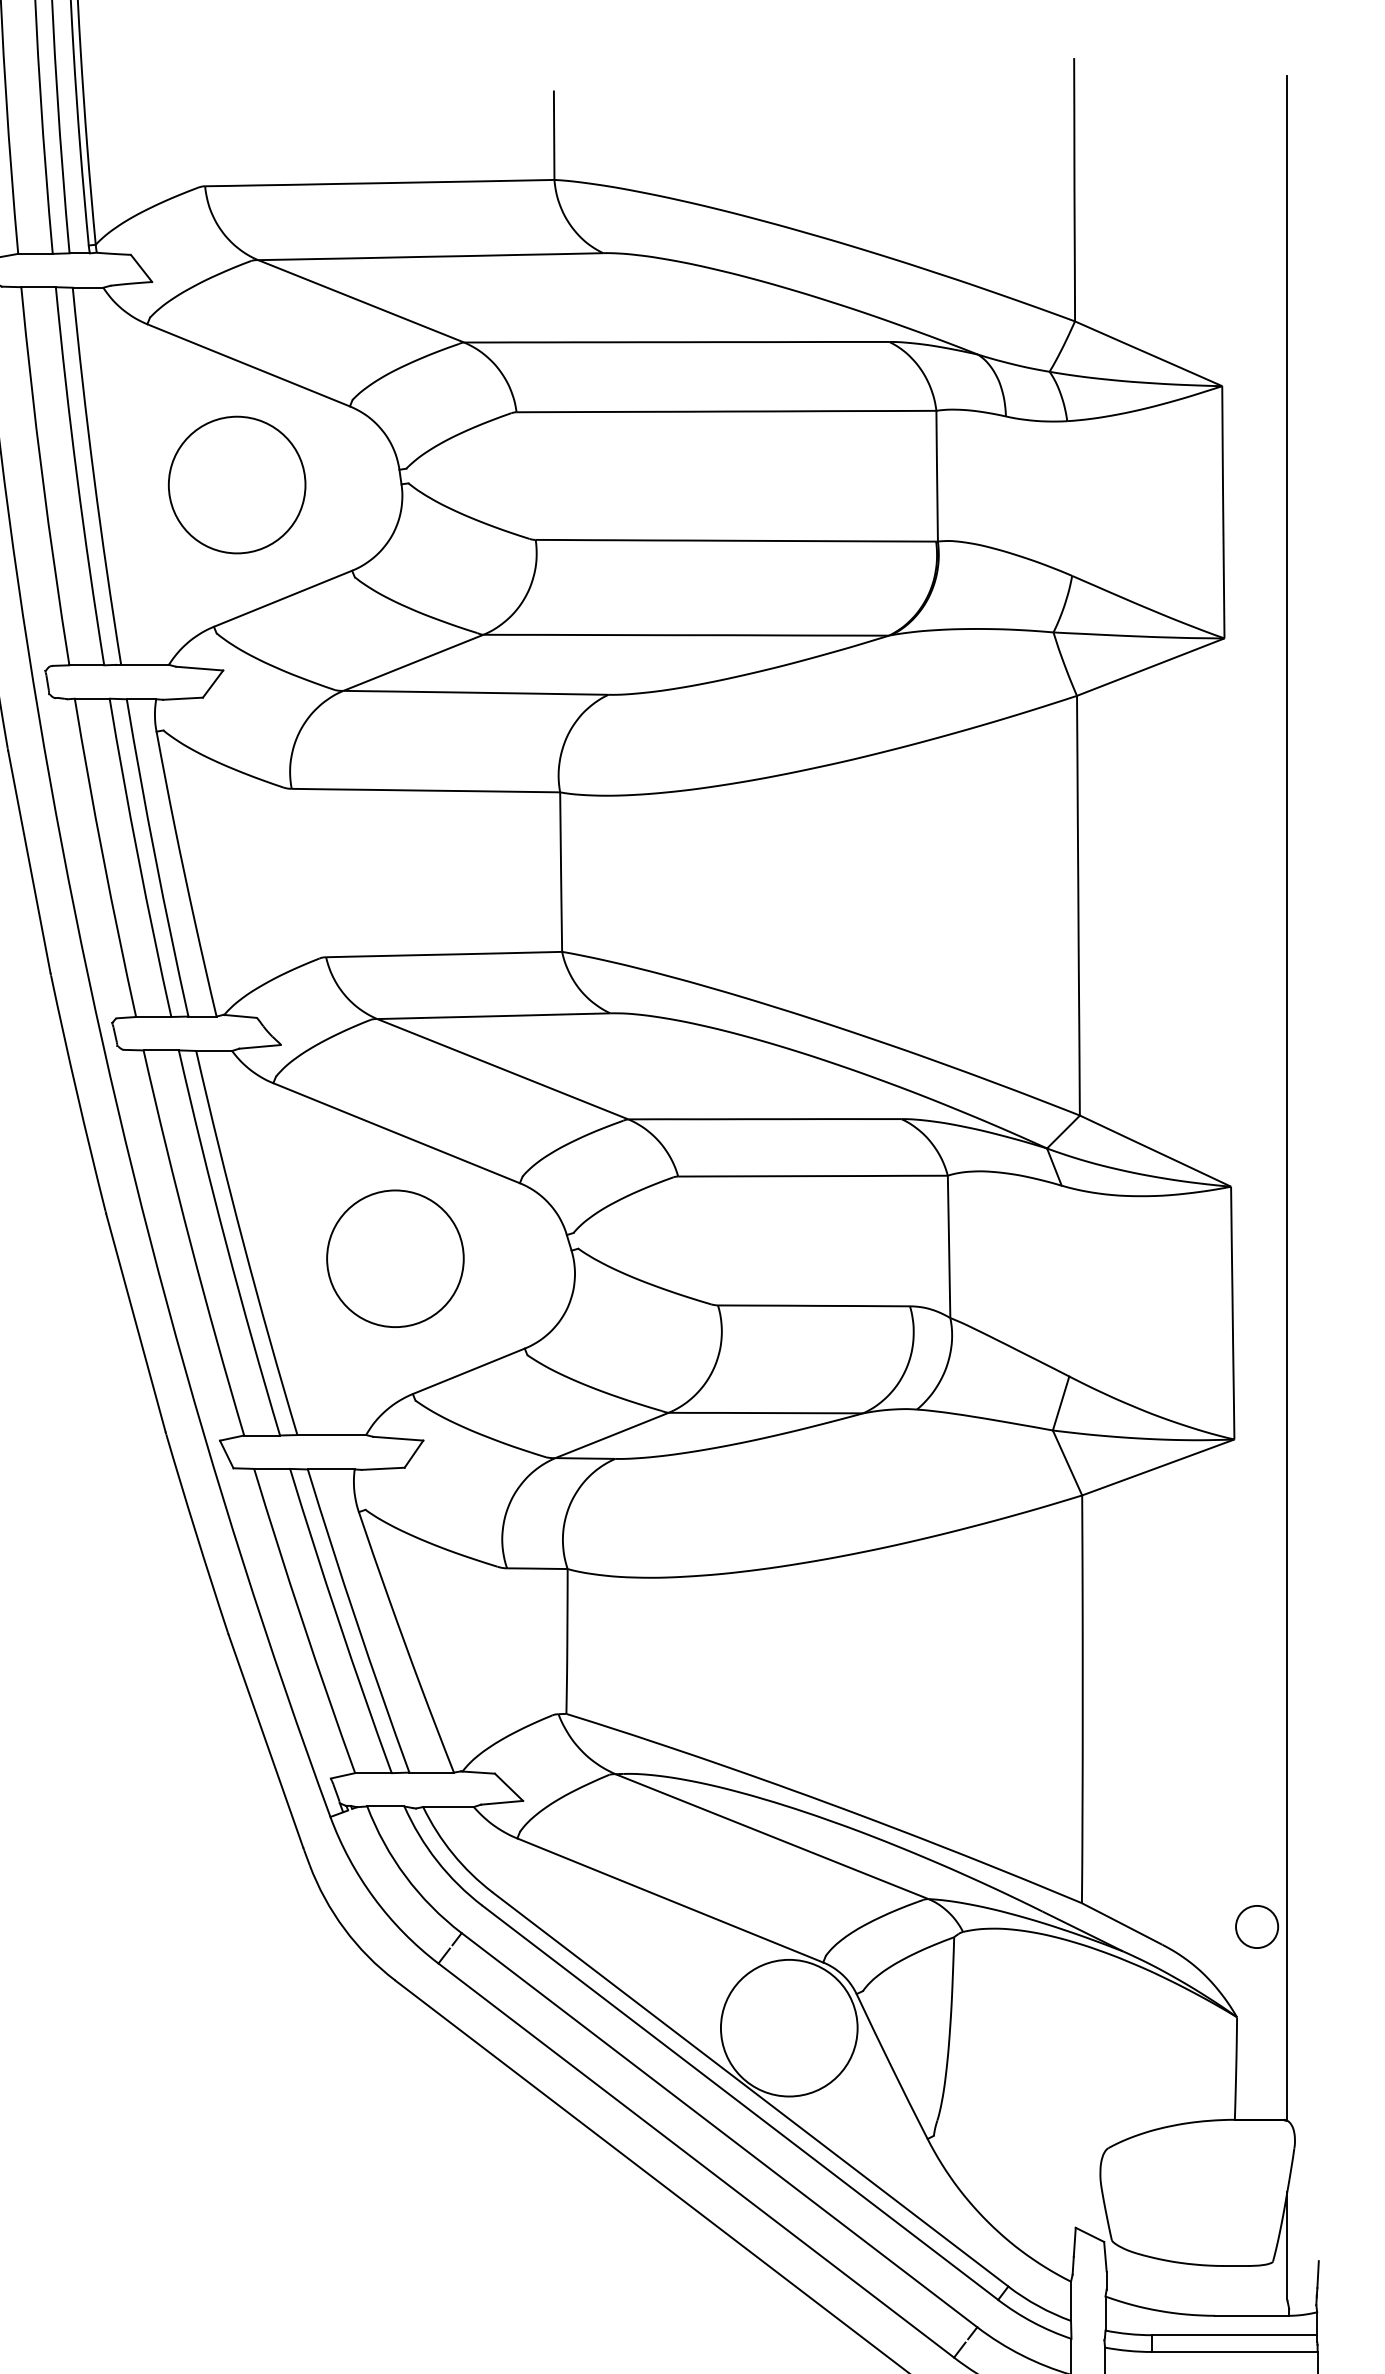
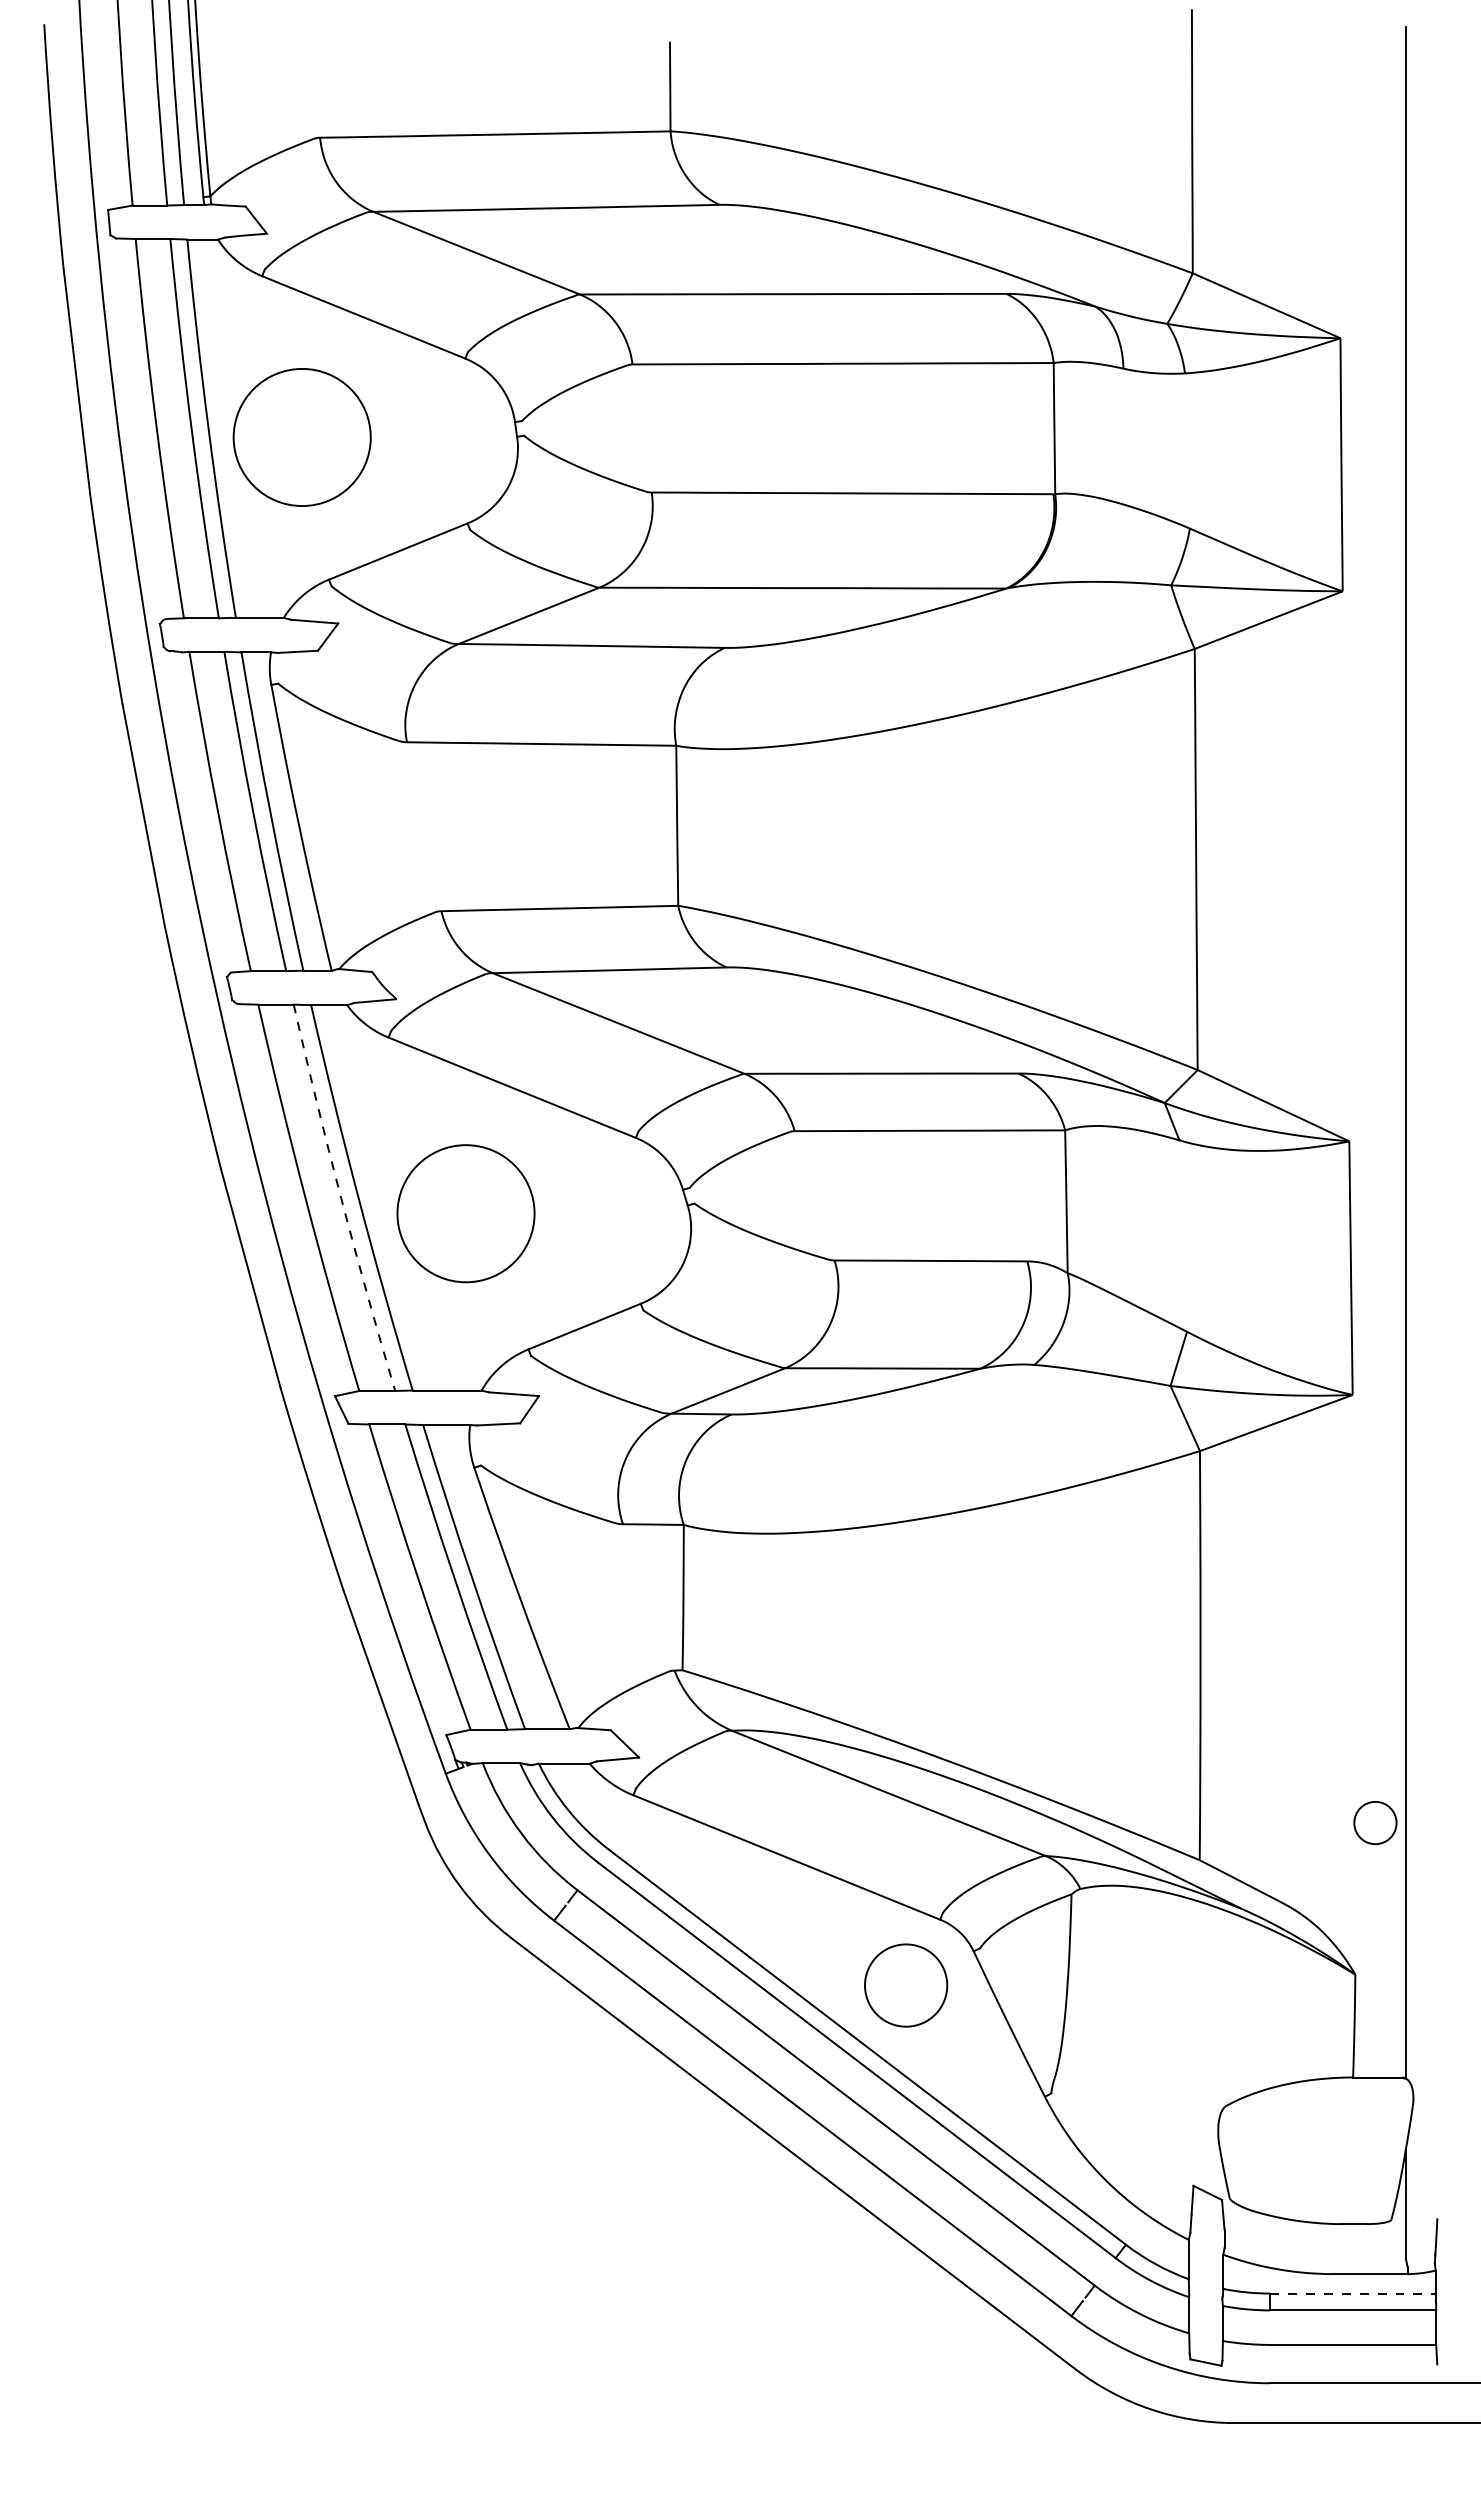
circle: (236, 485) -> (301, 437), moved
arc: (226, 1243) -> (341, 1198), solid -> dashed
circle: (394, 1258) -> (465, 1213), moved
circle: (1257, 1927) -> (1375, 1823), moved
circle: (788, 2028) -> (905, 1985), size x0.6
line: (1234, 2335) -> (1352, 2293), solid -> dashed

